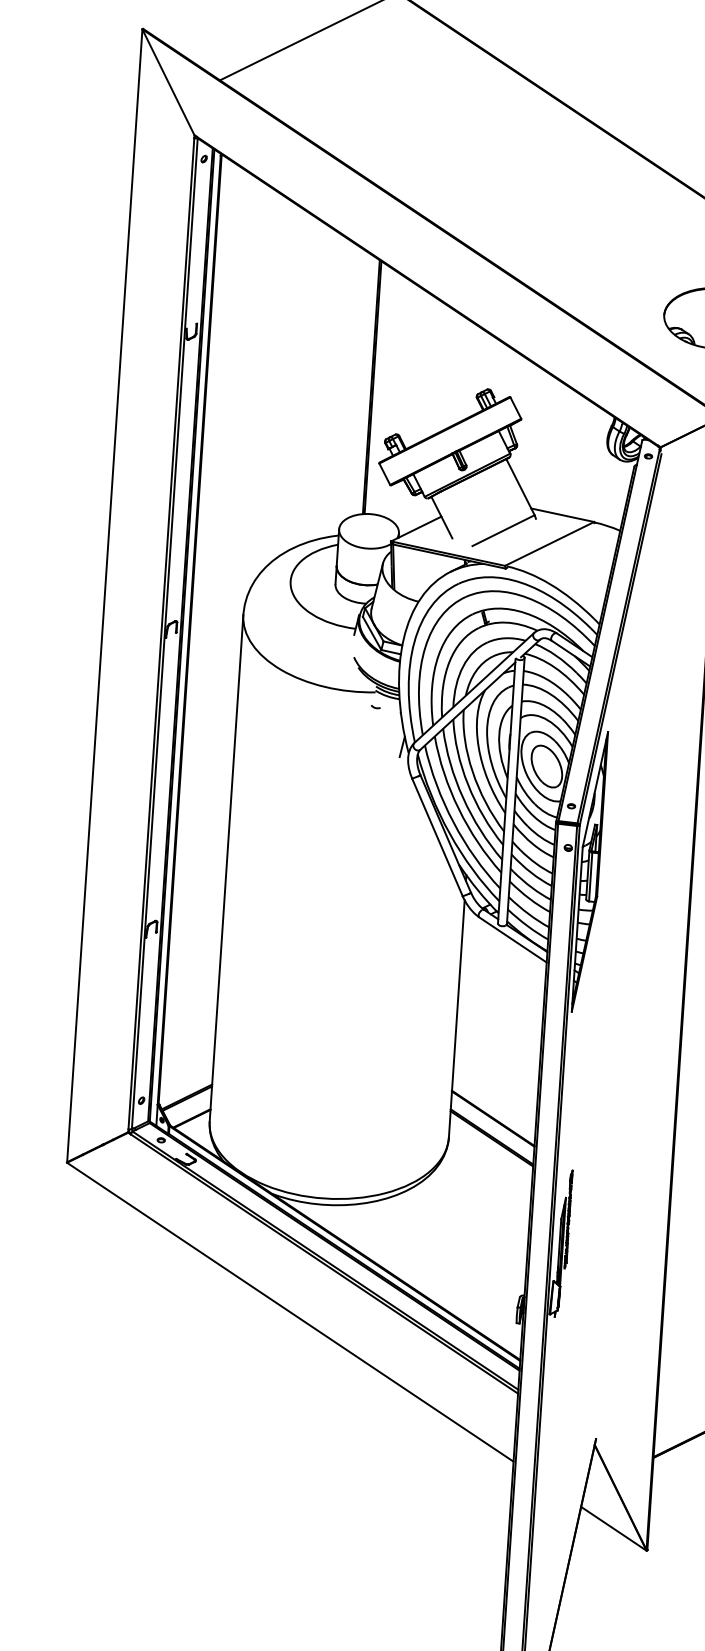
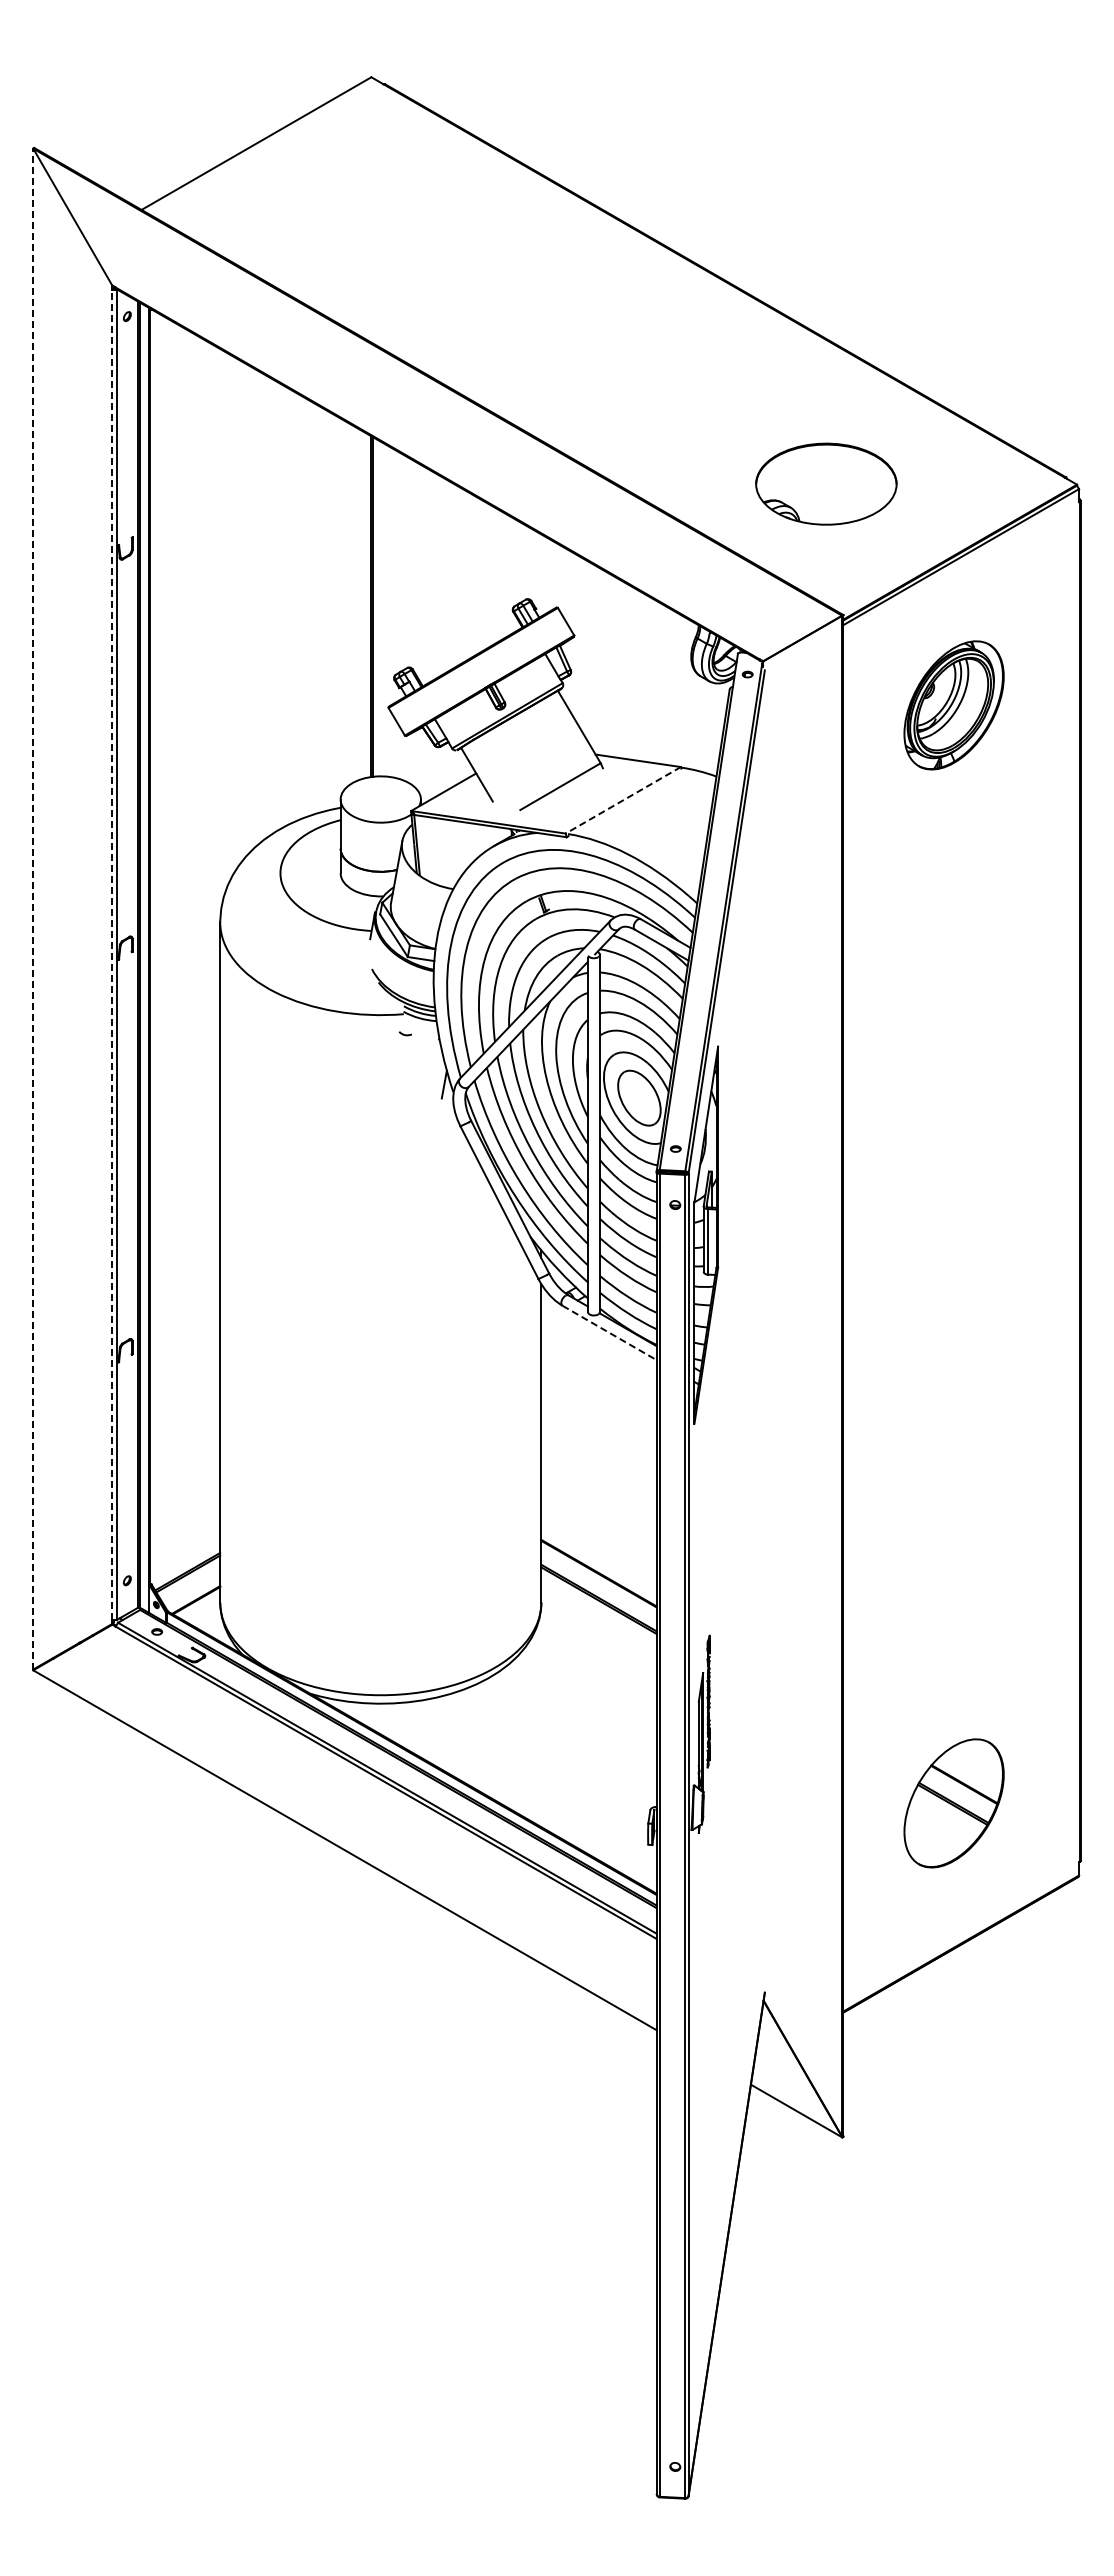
line: (549, 544) -> (623, 800), solid -> dashed
line: (104, 595) -> (33, 908), solid -> dashed
line: (161, 633) -> (112, 954), solid -> dashed
line: (513, 940) -> (610, 1333), solid -> dashed

